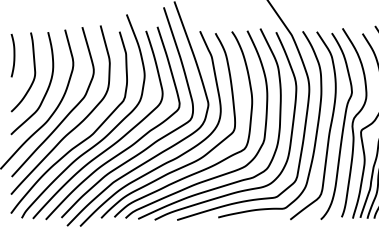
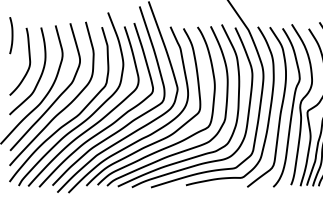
curve: (13, 55) -> (11, 35), moved

